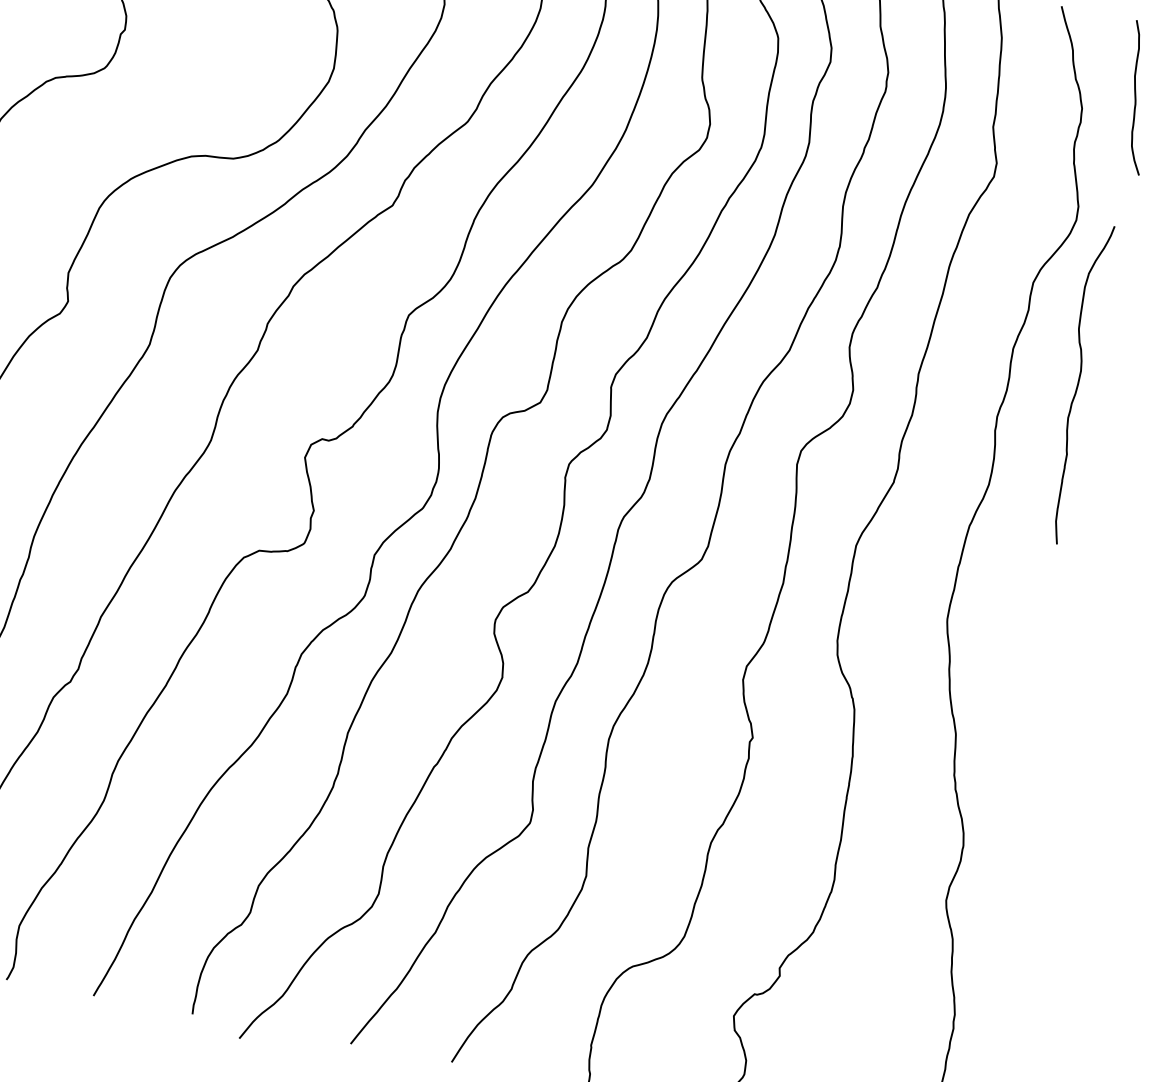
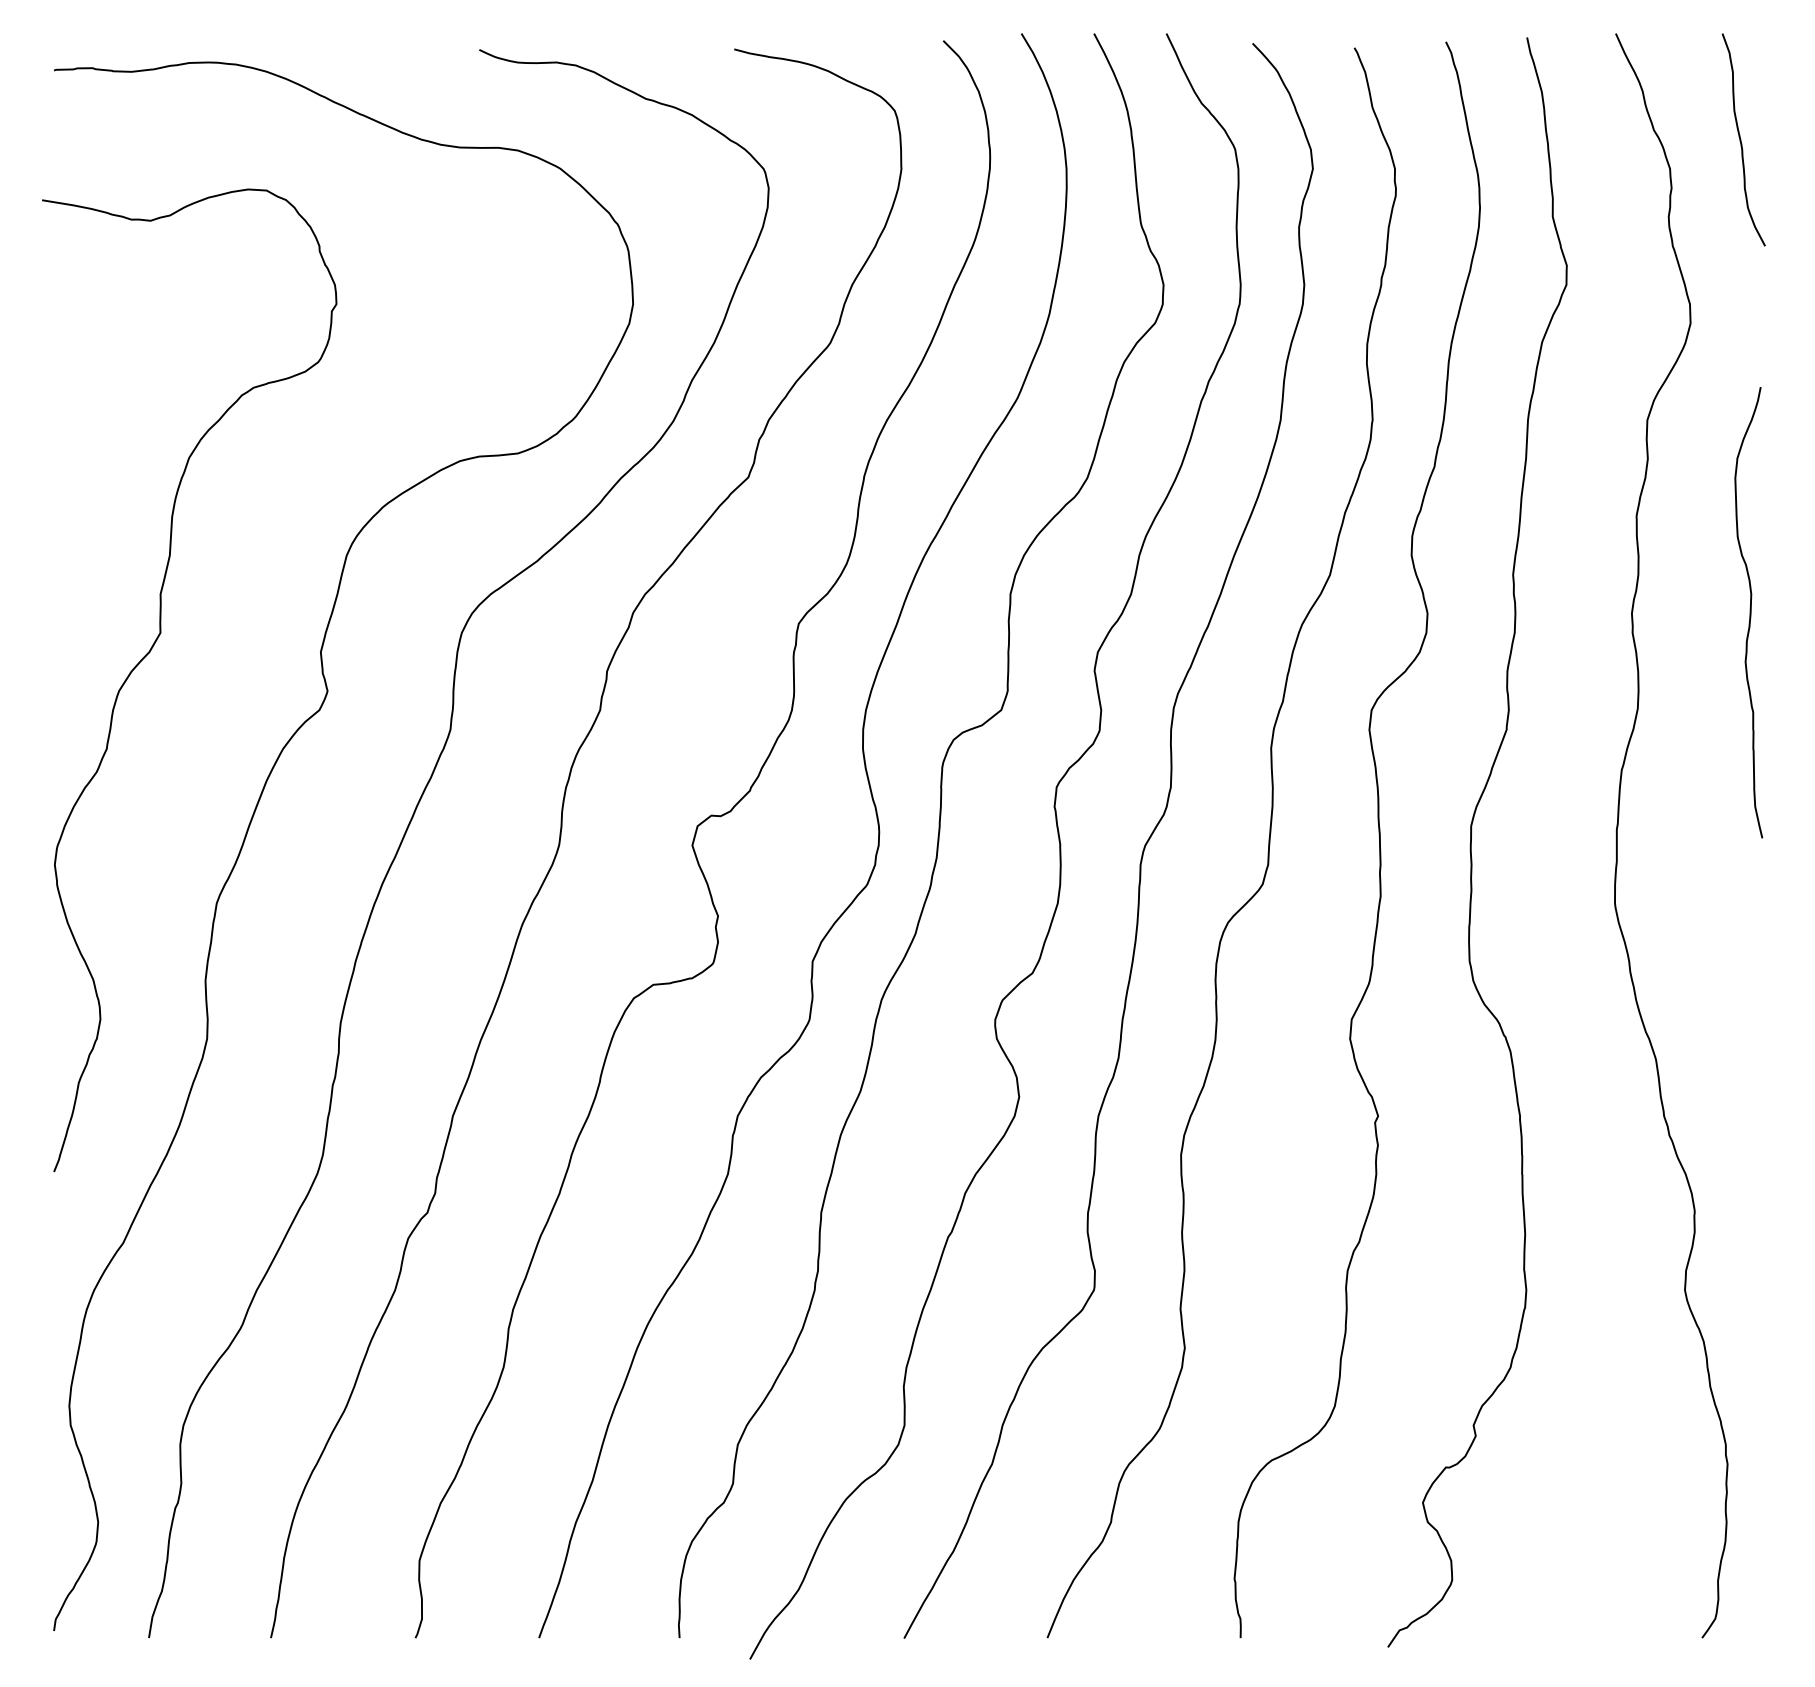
curve: (1077, 383) -> (1749, 612), moved

